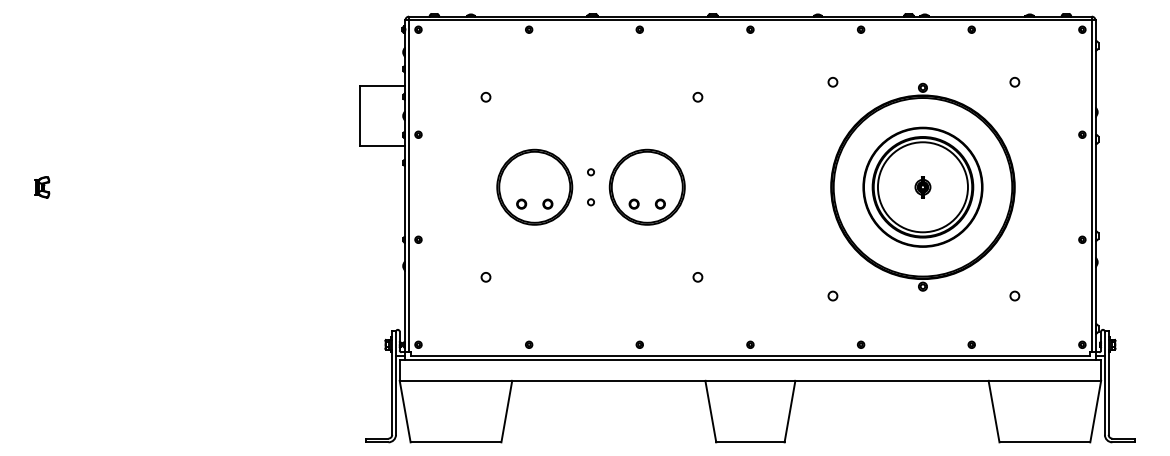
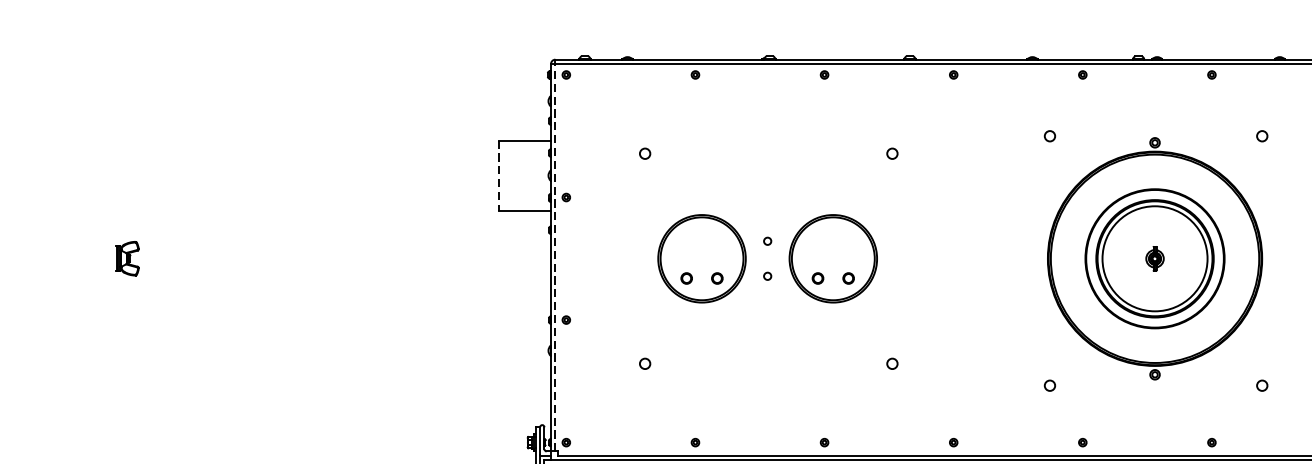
line: (360, 116) -> (498, 176), solid -> dashed
line: (409, 186) -> (555, 257), solid -> dashed
part: (42, 187) -> (127, 259), size x1.4

